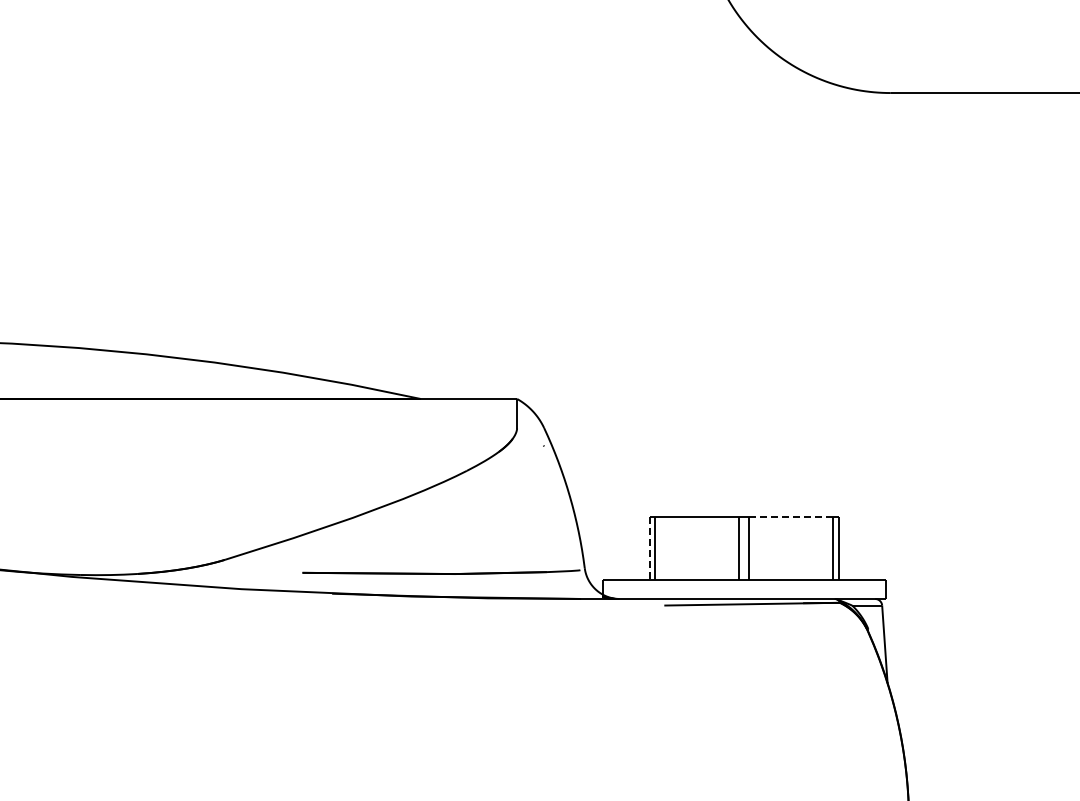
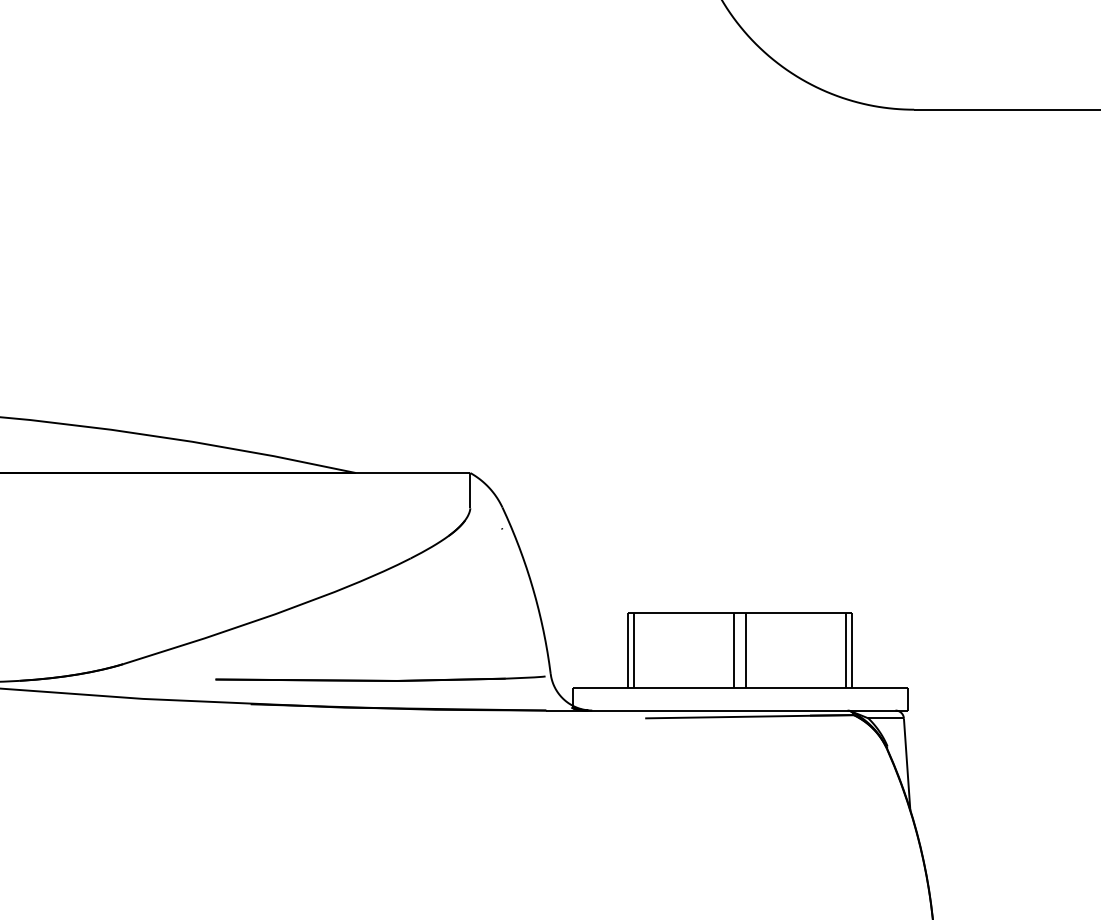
line: (790, 516) -> (795, 612), dashed -> solid
line: (650, 548) -> (628, 650), dashed -> solid

